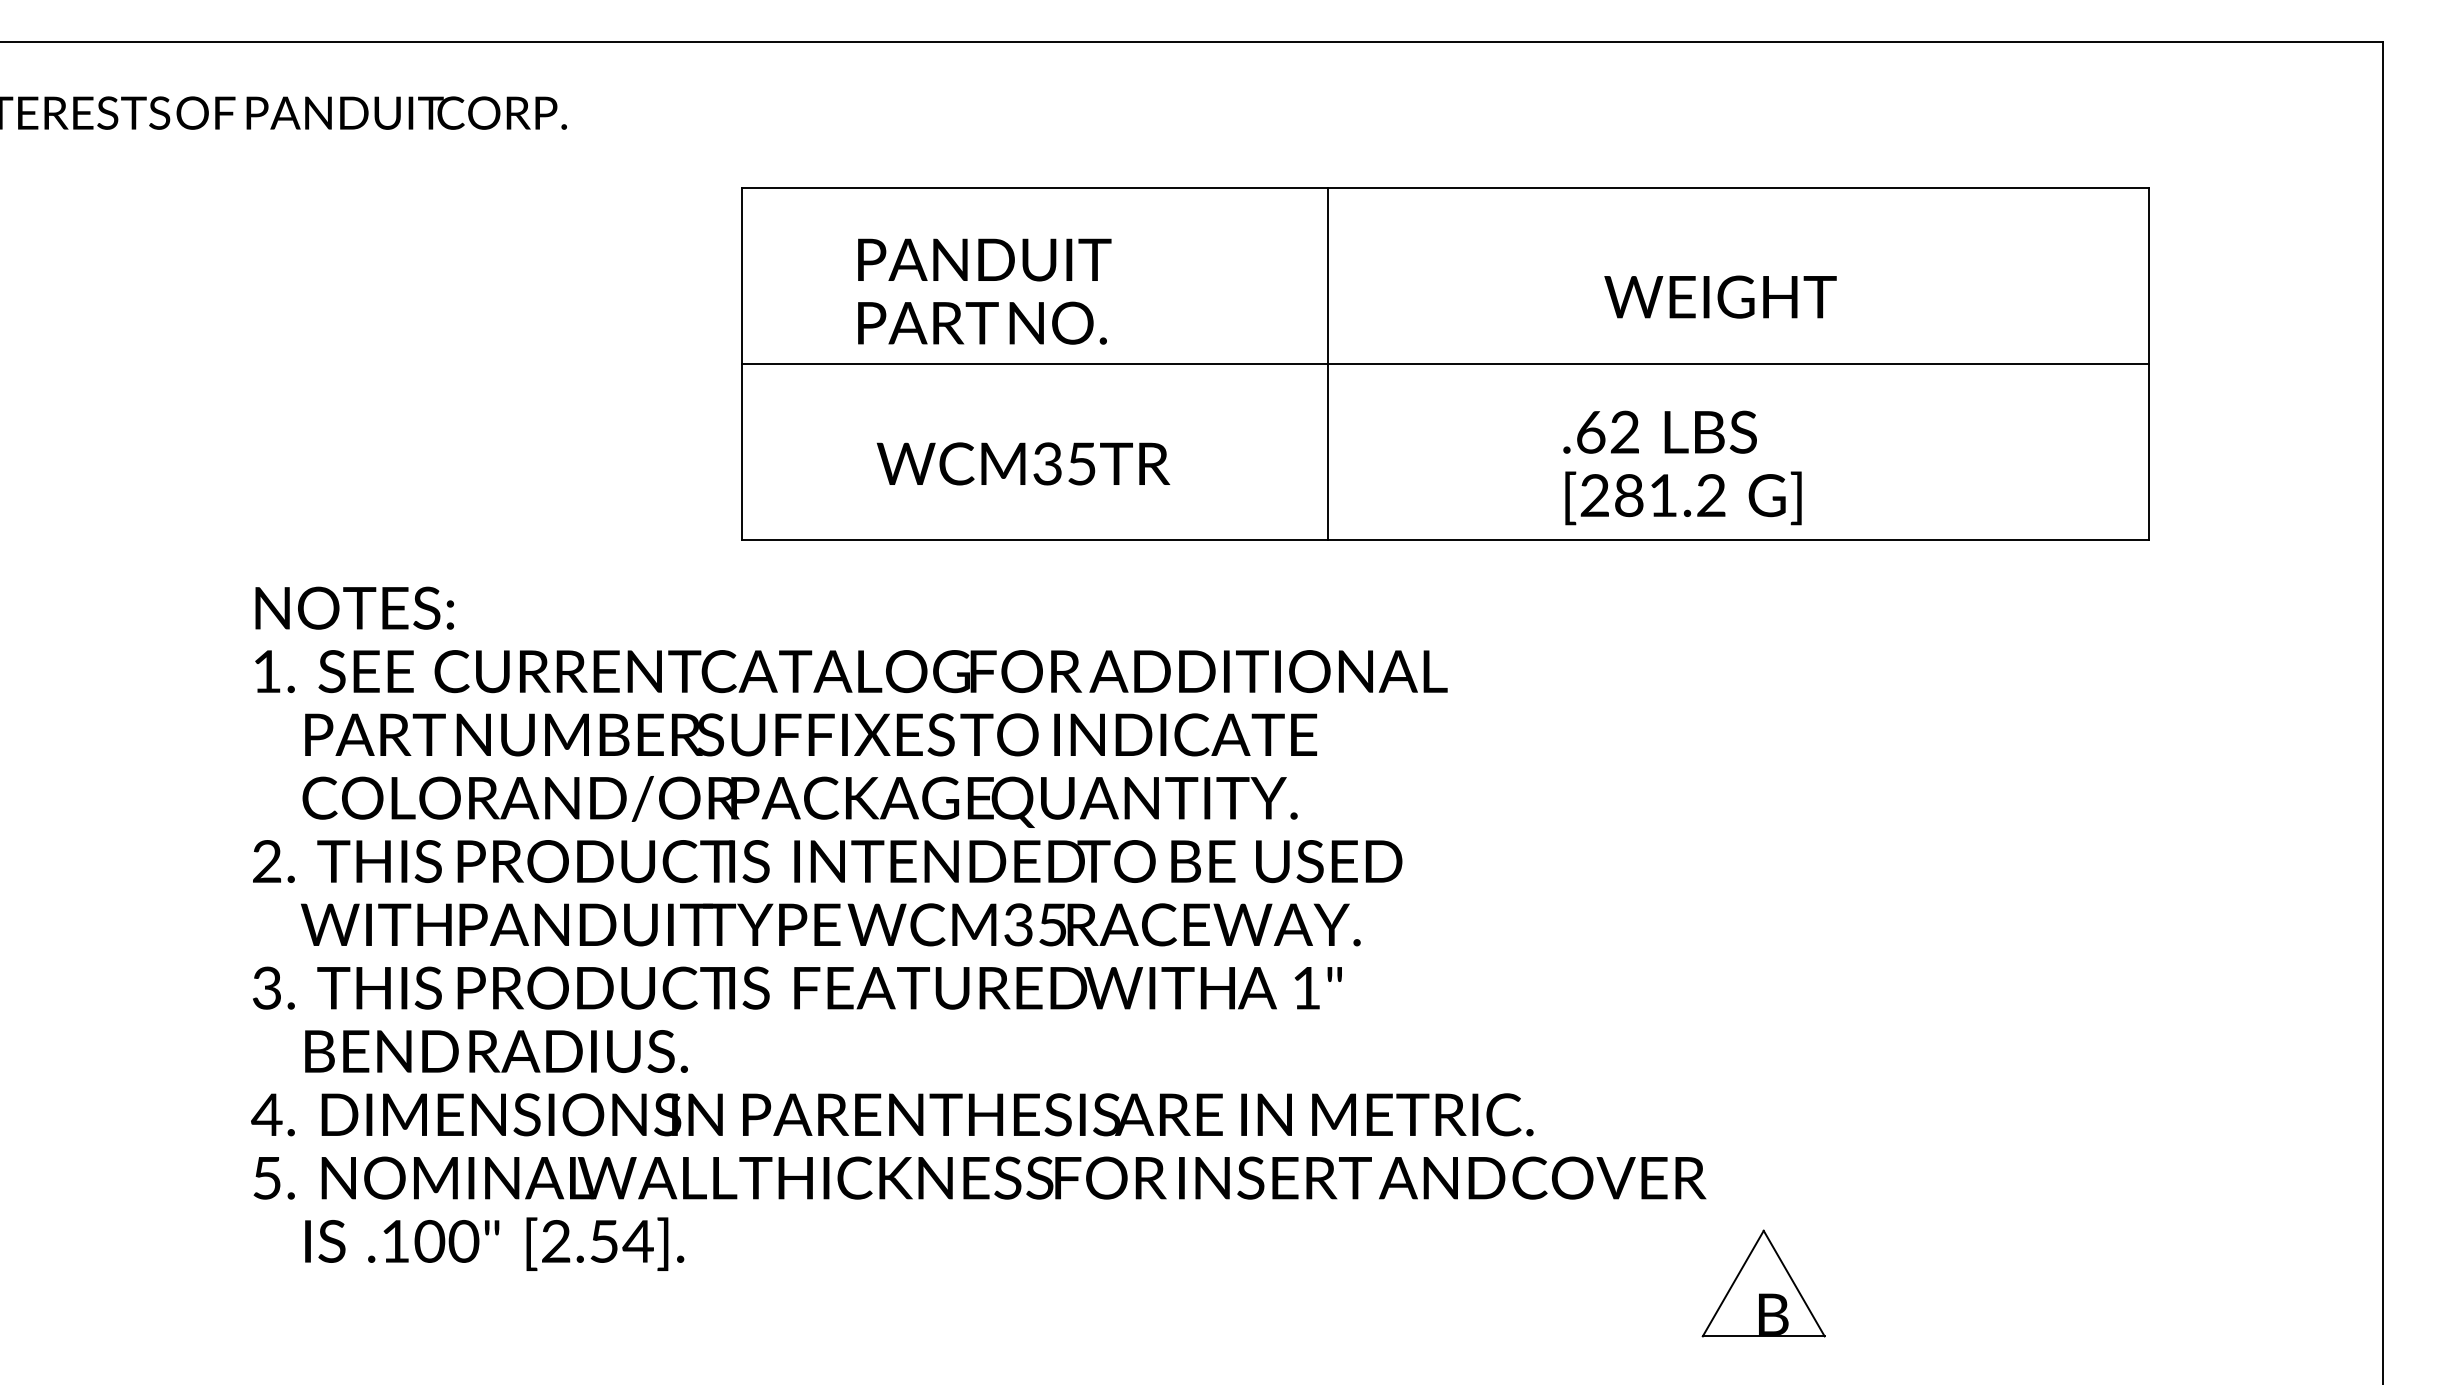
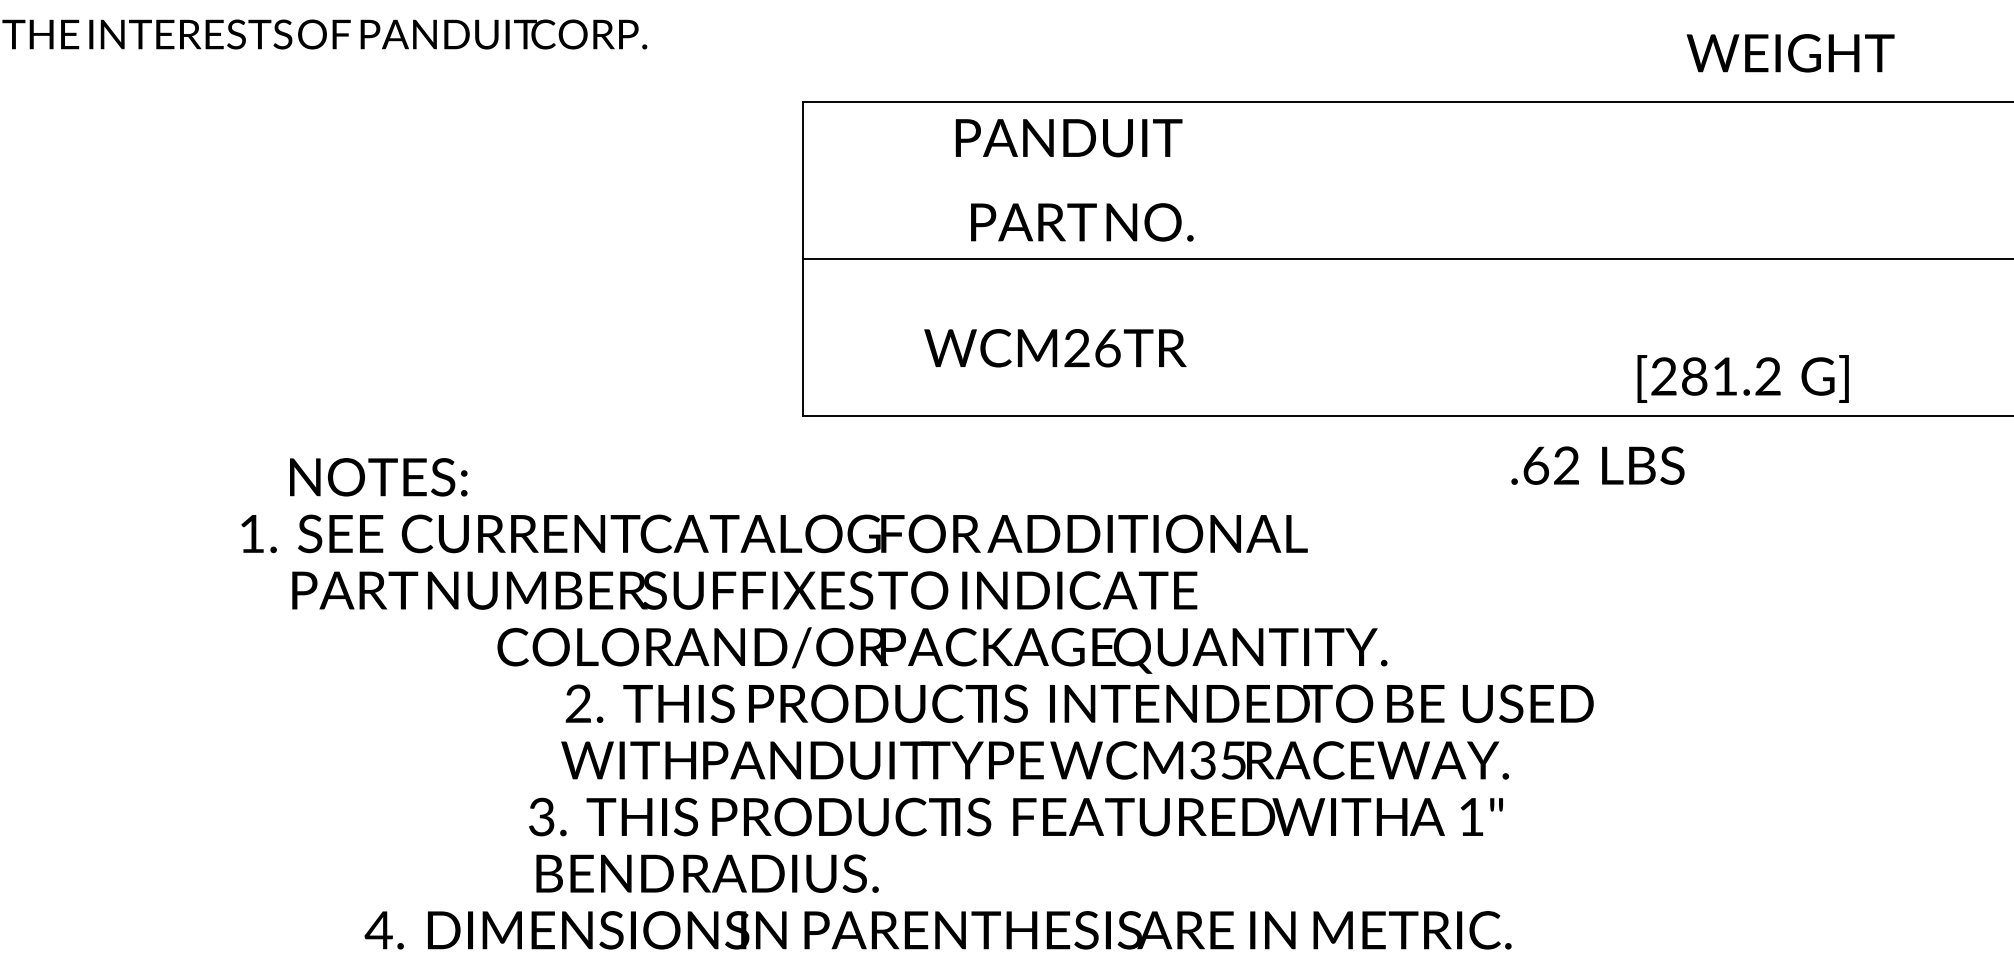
text: (984, 259) -> (1068, 137), moved
text: (1720, 296) -> (1790, 52), moved
text: (982, 322) -> (1082, 221), moved
line: (1327, 363) -> (1327, 258), removed
text: (1659, 431) -> (1597, 464), moved
text: (1064, 463) -> (1092, 347), WCM35TR -> WCM26TR
text: (1683, 498) -> (1743, 379), moved
text: (354, 607) -> (378, 476), moved
text: (851, 671) -> (774, 533), moved
text: (811, 734) -> (745, 590), moved
text: (799, 801) -> (941, 650), moved
text: (827, 861) -> (1079, 703), moved
text: (830, 924) -> (1034, 760), moved
text: (797, 987) -> (1016, 816), moved
text: (496, 1051) -> (707, 873), moved

